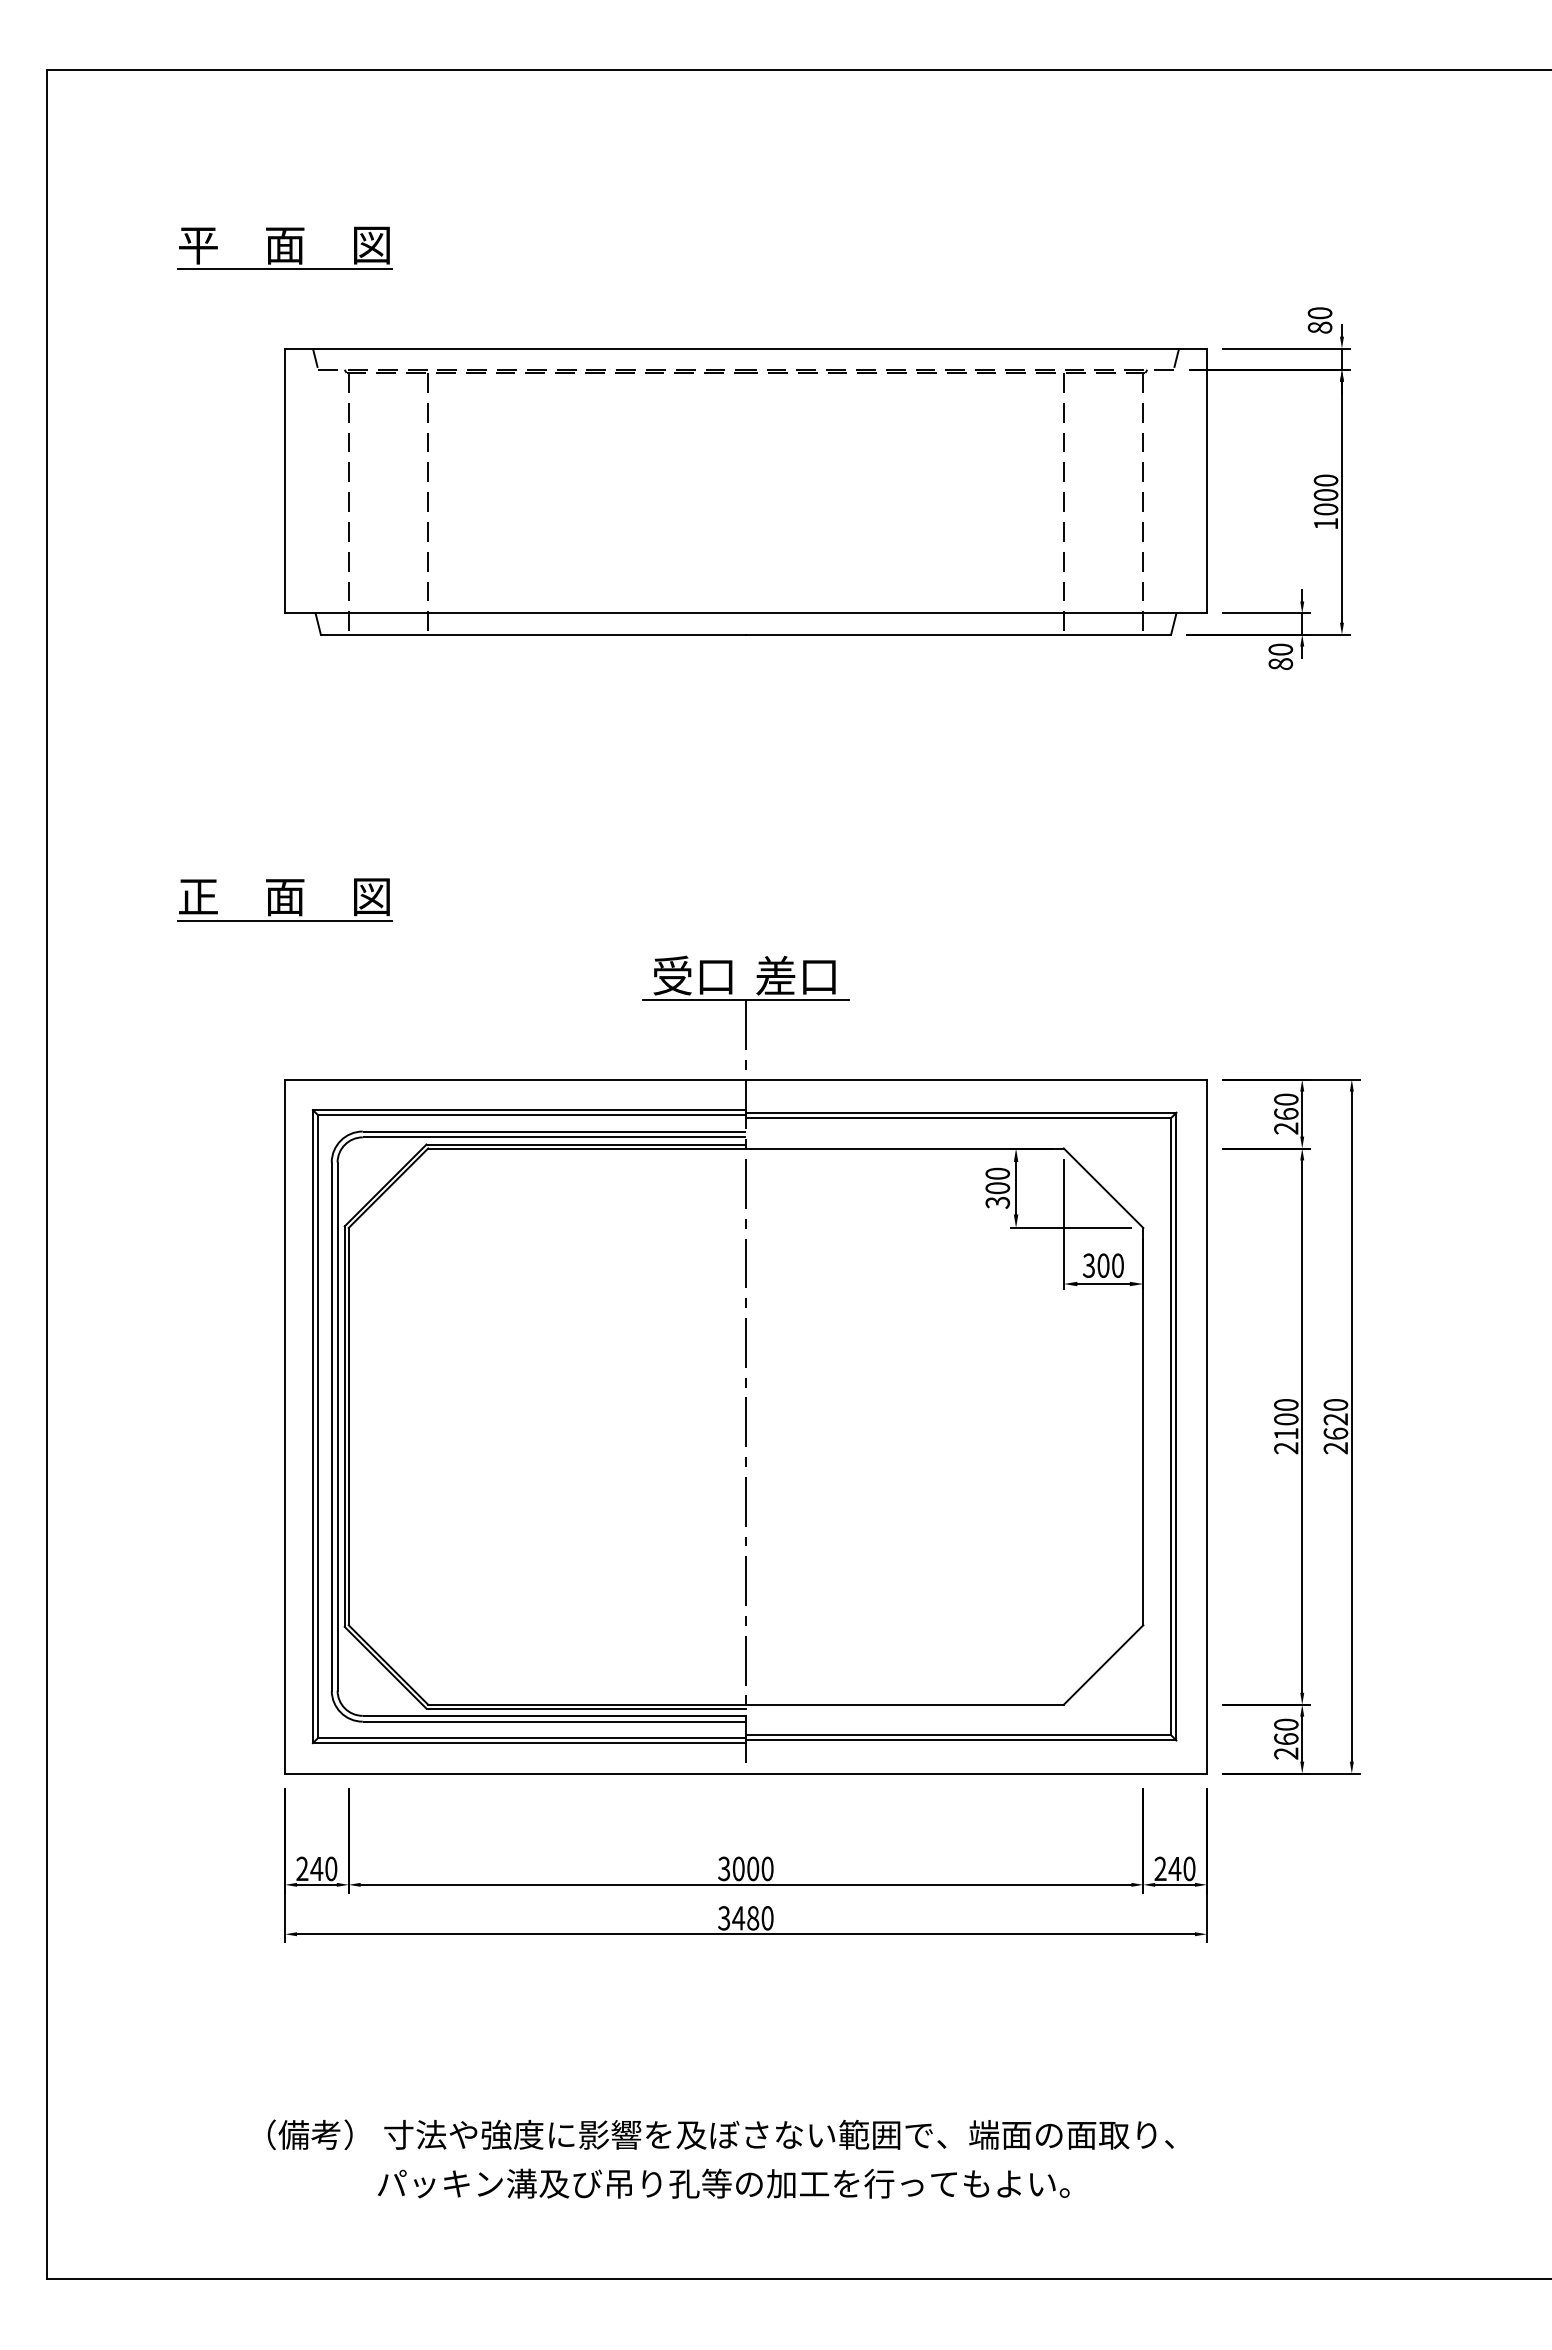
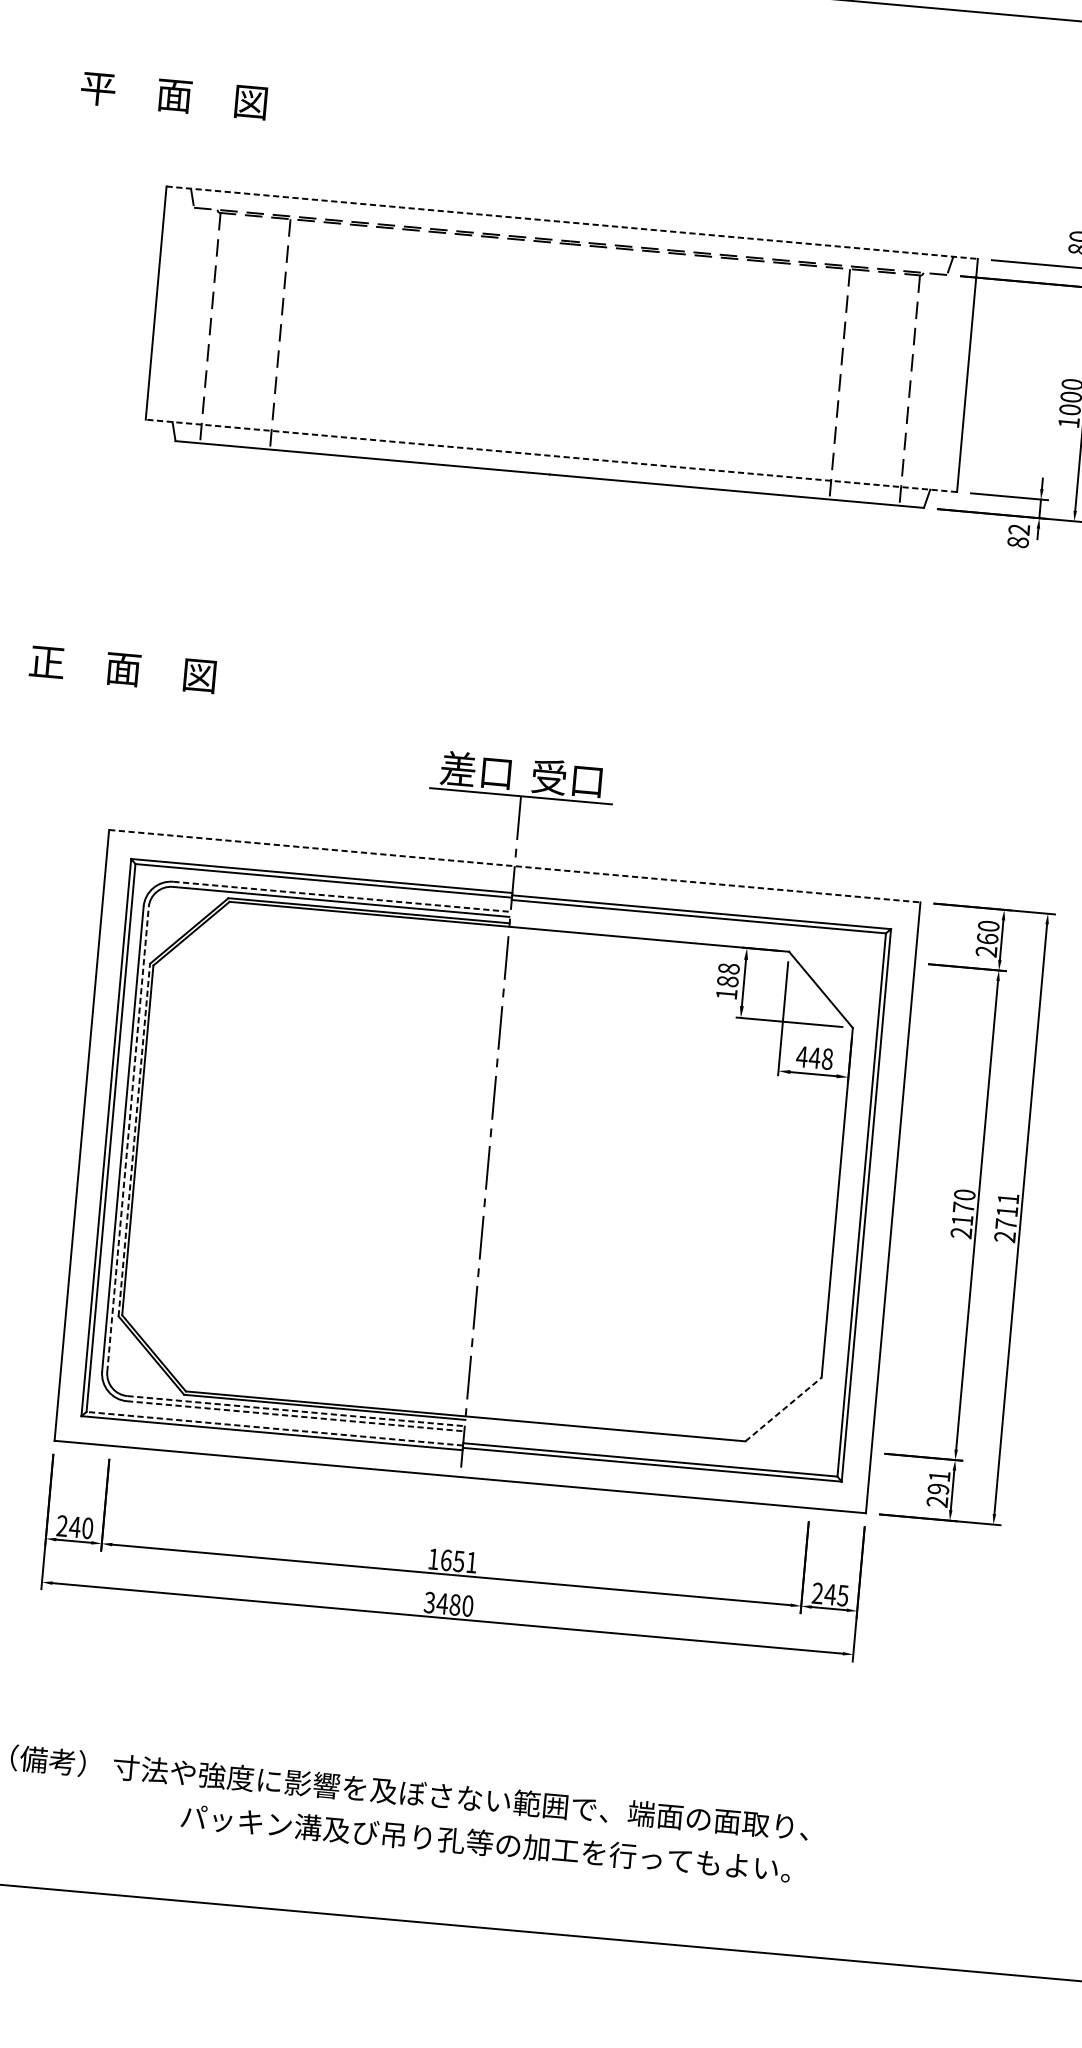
line: (284, 269) -> (172, 116), removed
line: (746, 348) -> (572, 222), solid -> dashed
line: (746, 613) -> (551, 455), solid -> dashed
text: (1280, 649) -> (1019, 529), 80 -> 82
line: (284, 920) -> (121, 689), removed
text: (672, 975) -> (458, 768), 受口 -> 差口
text: (775, 975) -> (548, 776), 差口 -> 受口
line: (746, 1079) -> (515, 866), solid -> dashed
line: (554, 1131) -> (342, 896), solid -> dashed
text: (997, 1187) -> (727, 980), 300 -> 188
text: (1102, 1265) -> (813, 1057), 300 -> 448
text: (1286, 1419) -> (963, 1207), 2100 -> 2170
text: (1335, 1419) -> (1006, 1211), 2620 -> 2711
line: (337, 1426) -> (127, 1139), solid -> dashed
line: (344, 1426) -> (134, 1139), solid -> dashed
line: (1103, 1664) -> (783, 1409), solid -> dashed
line: (554, 1715) -> (296, 1410), solid -> dashed
line: (554, 1721) -> (295, 1416), solid -> dashed
text: (1286, 1731) -> (939, 1482), 260 -> 291
line: (532, 1737) -> (275, 1428), solid -> dashed
text: (745, 1868) -> (452, 1560), 3000 -> 1651
text: (1189, 1868) -> (843, 1595), 240 -> 245
text: (723, 2183) -> (485, 1842), moved

